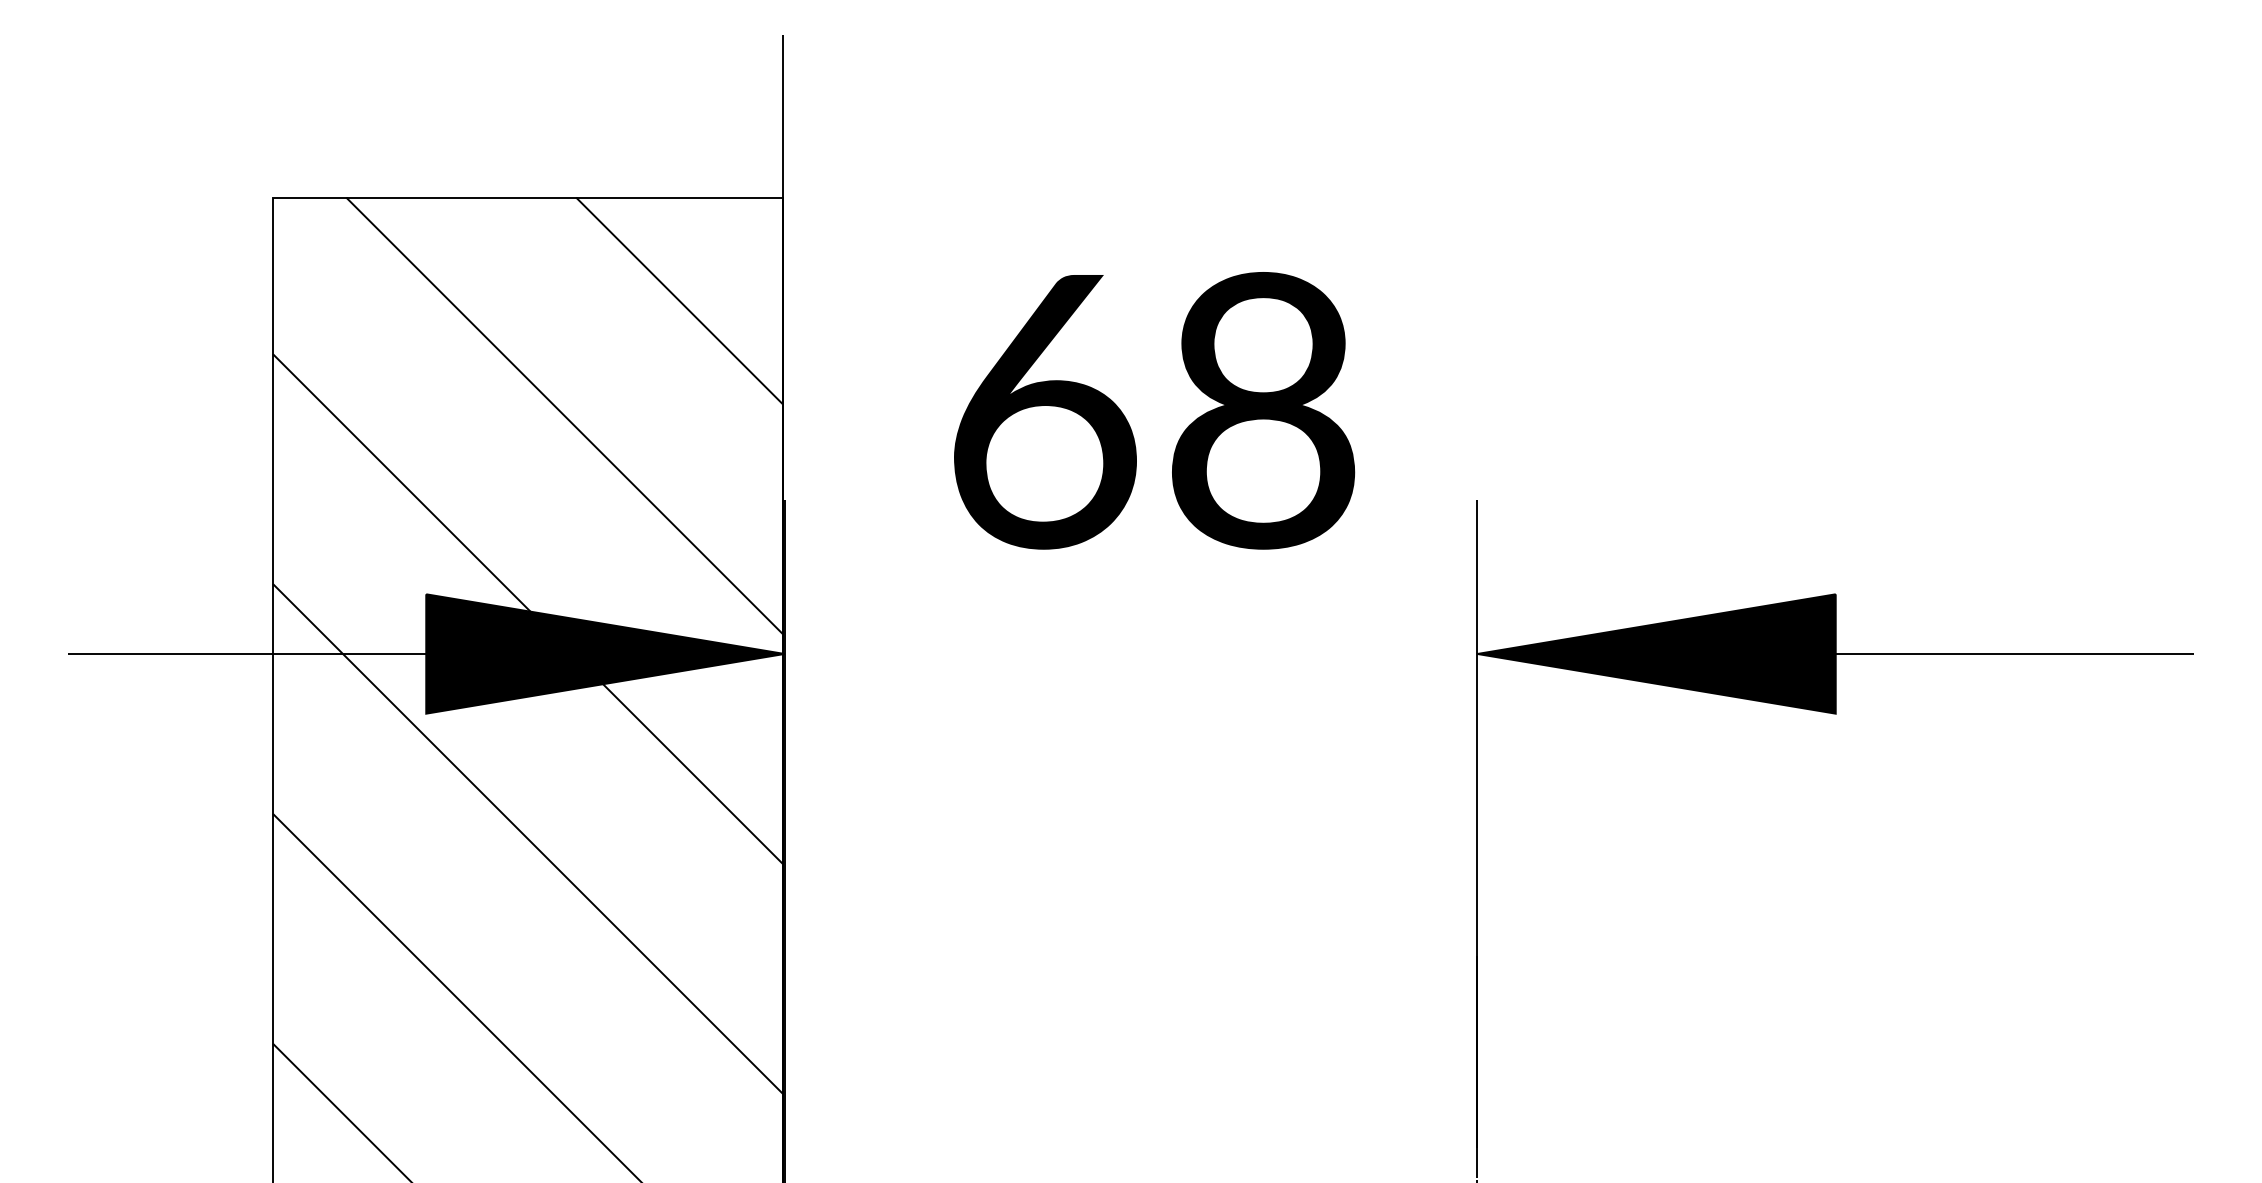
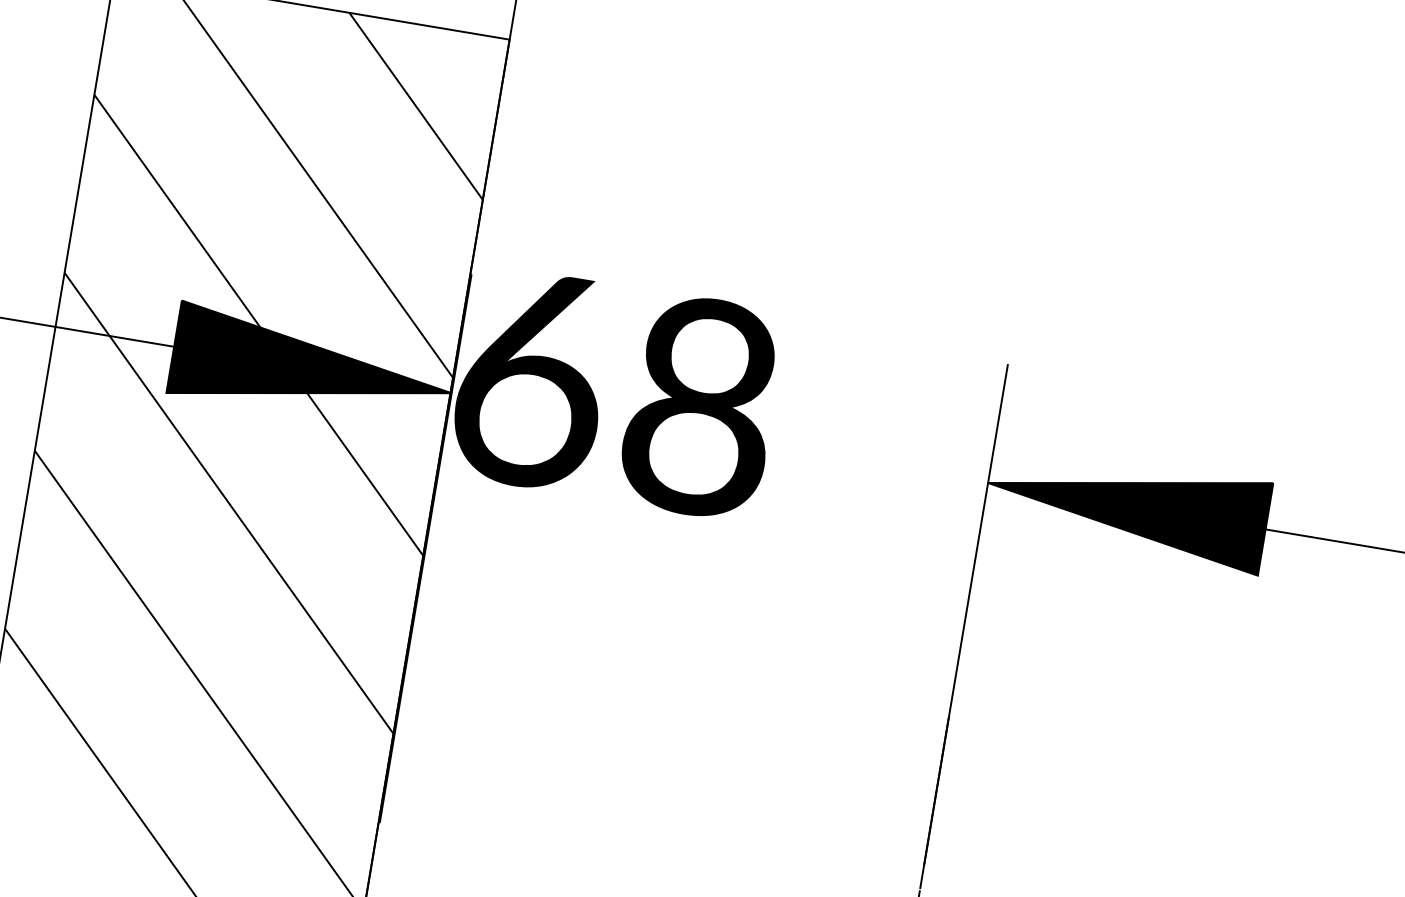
text: (1154, 410) -> (617, 392), moved

